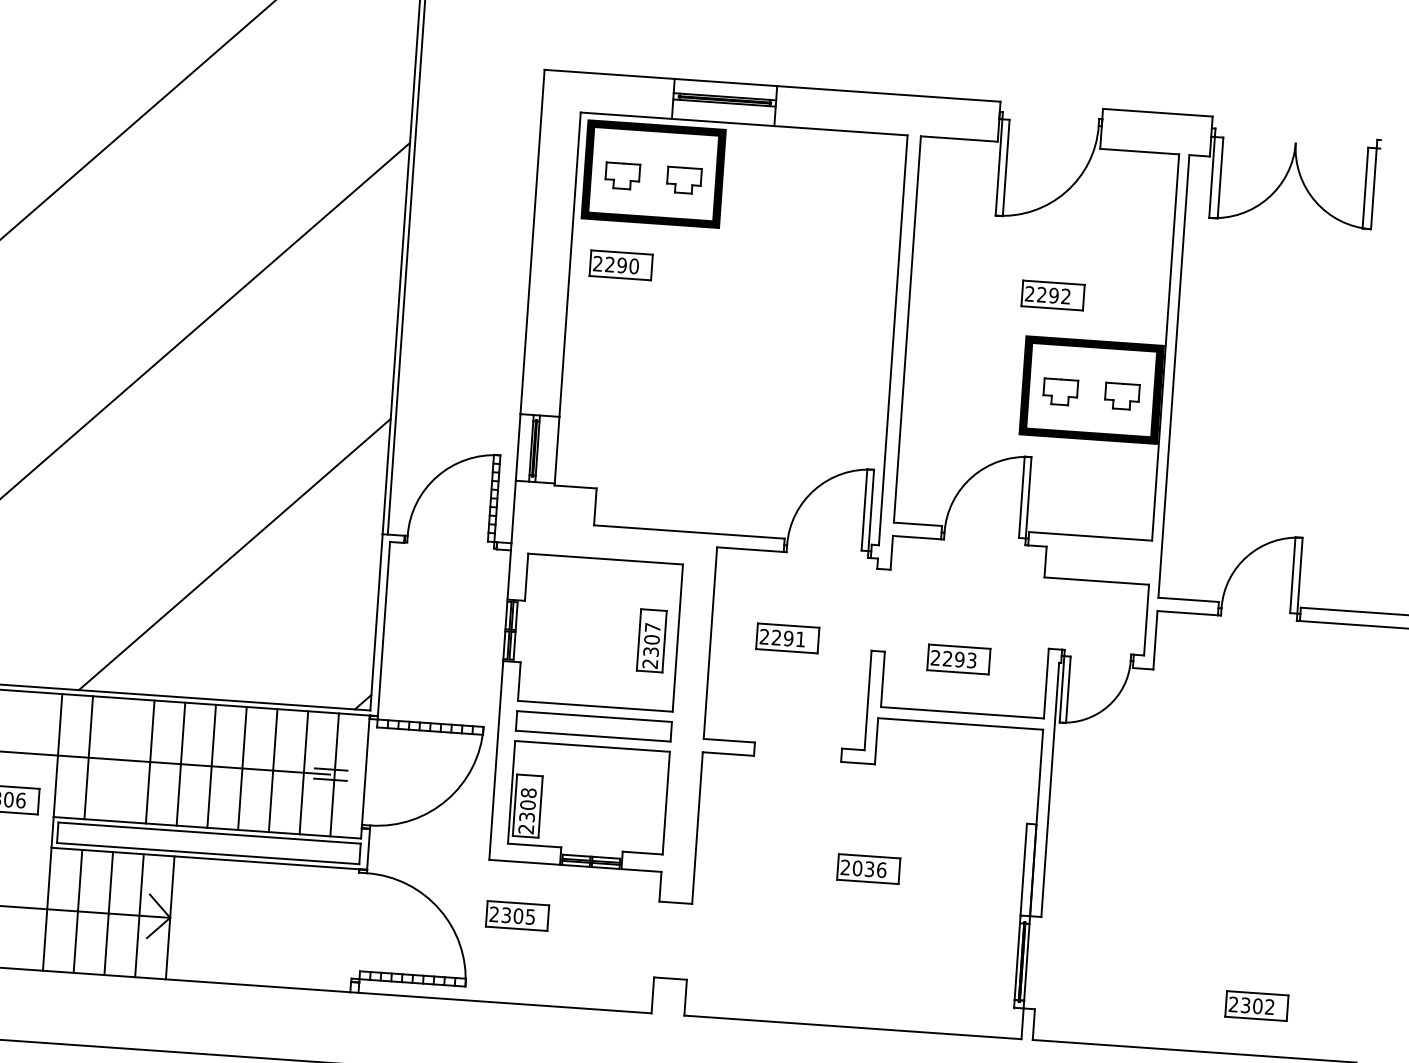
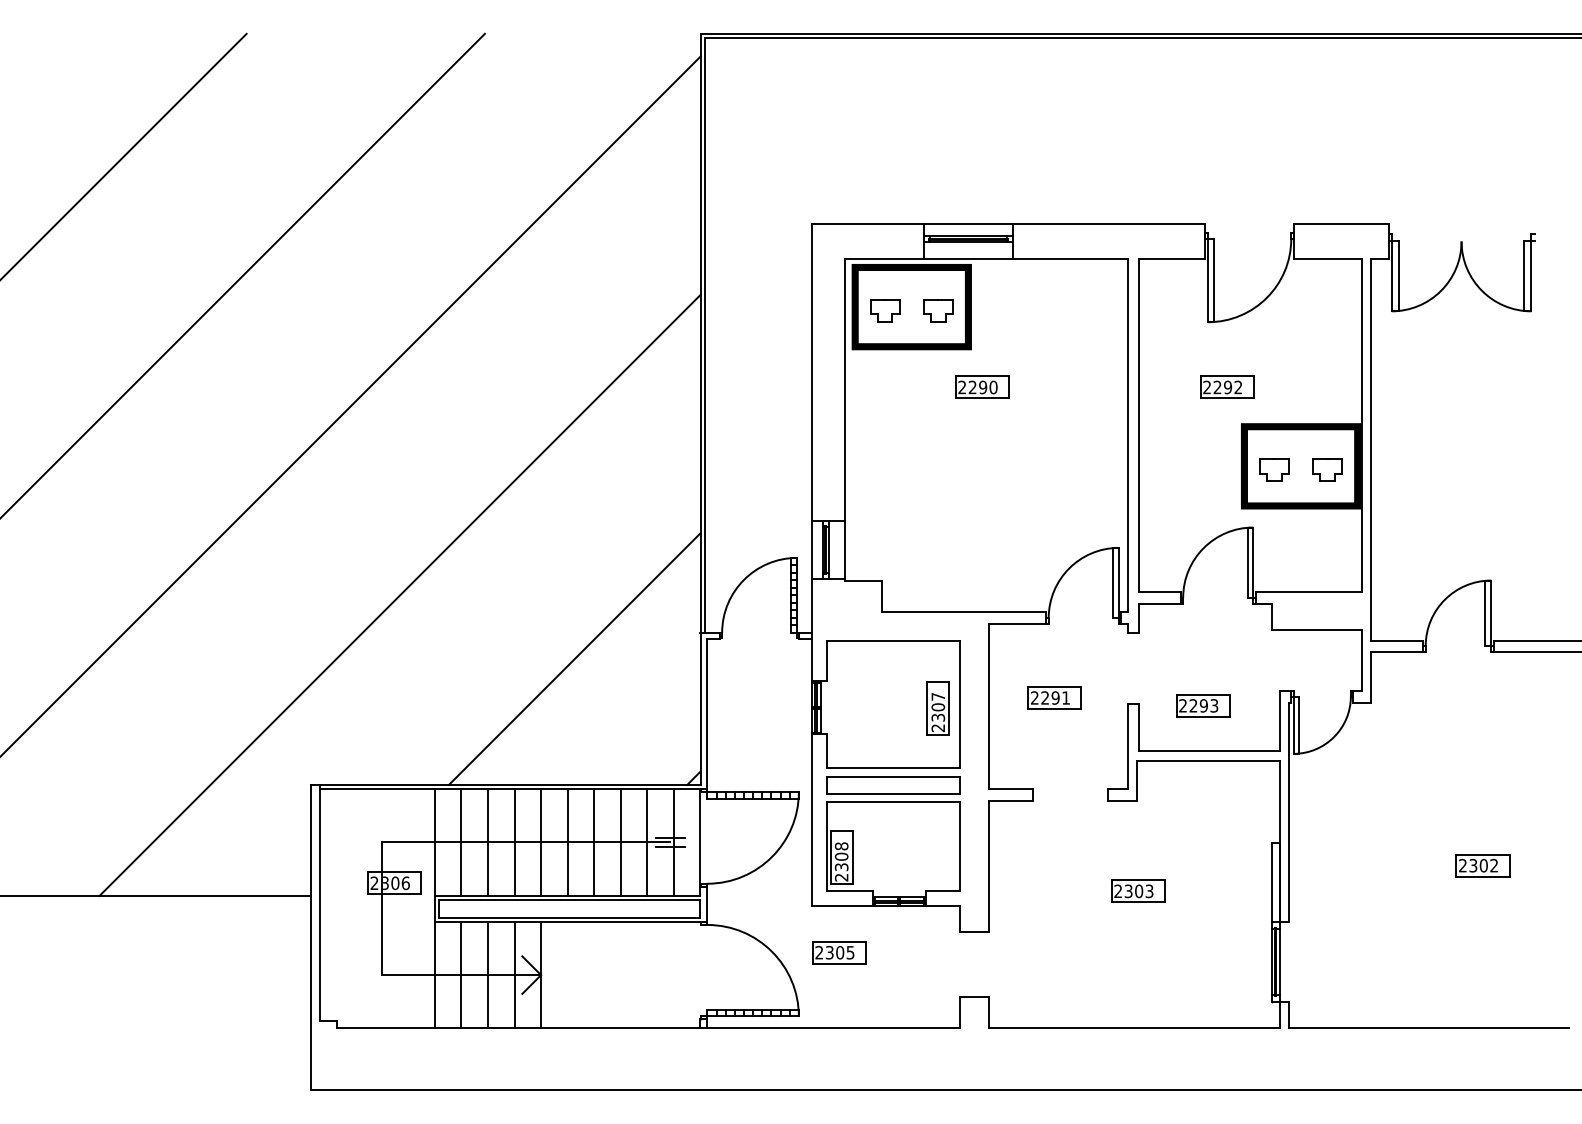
part: (621, 264) -> (982, 386), moved
part: (1053, 294) -> (1227, 386), moved
line: (118, 759) -> (487, 842), added
text: (868, 869) -> (1138, 891), 2036 -> 2303
part: (1256, 1005) -> (1482, 865), moved

